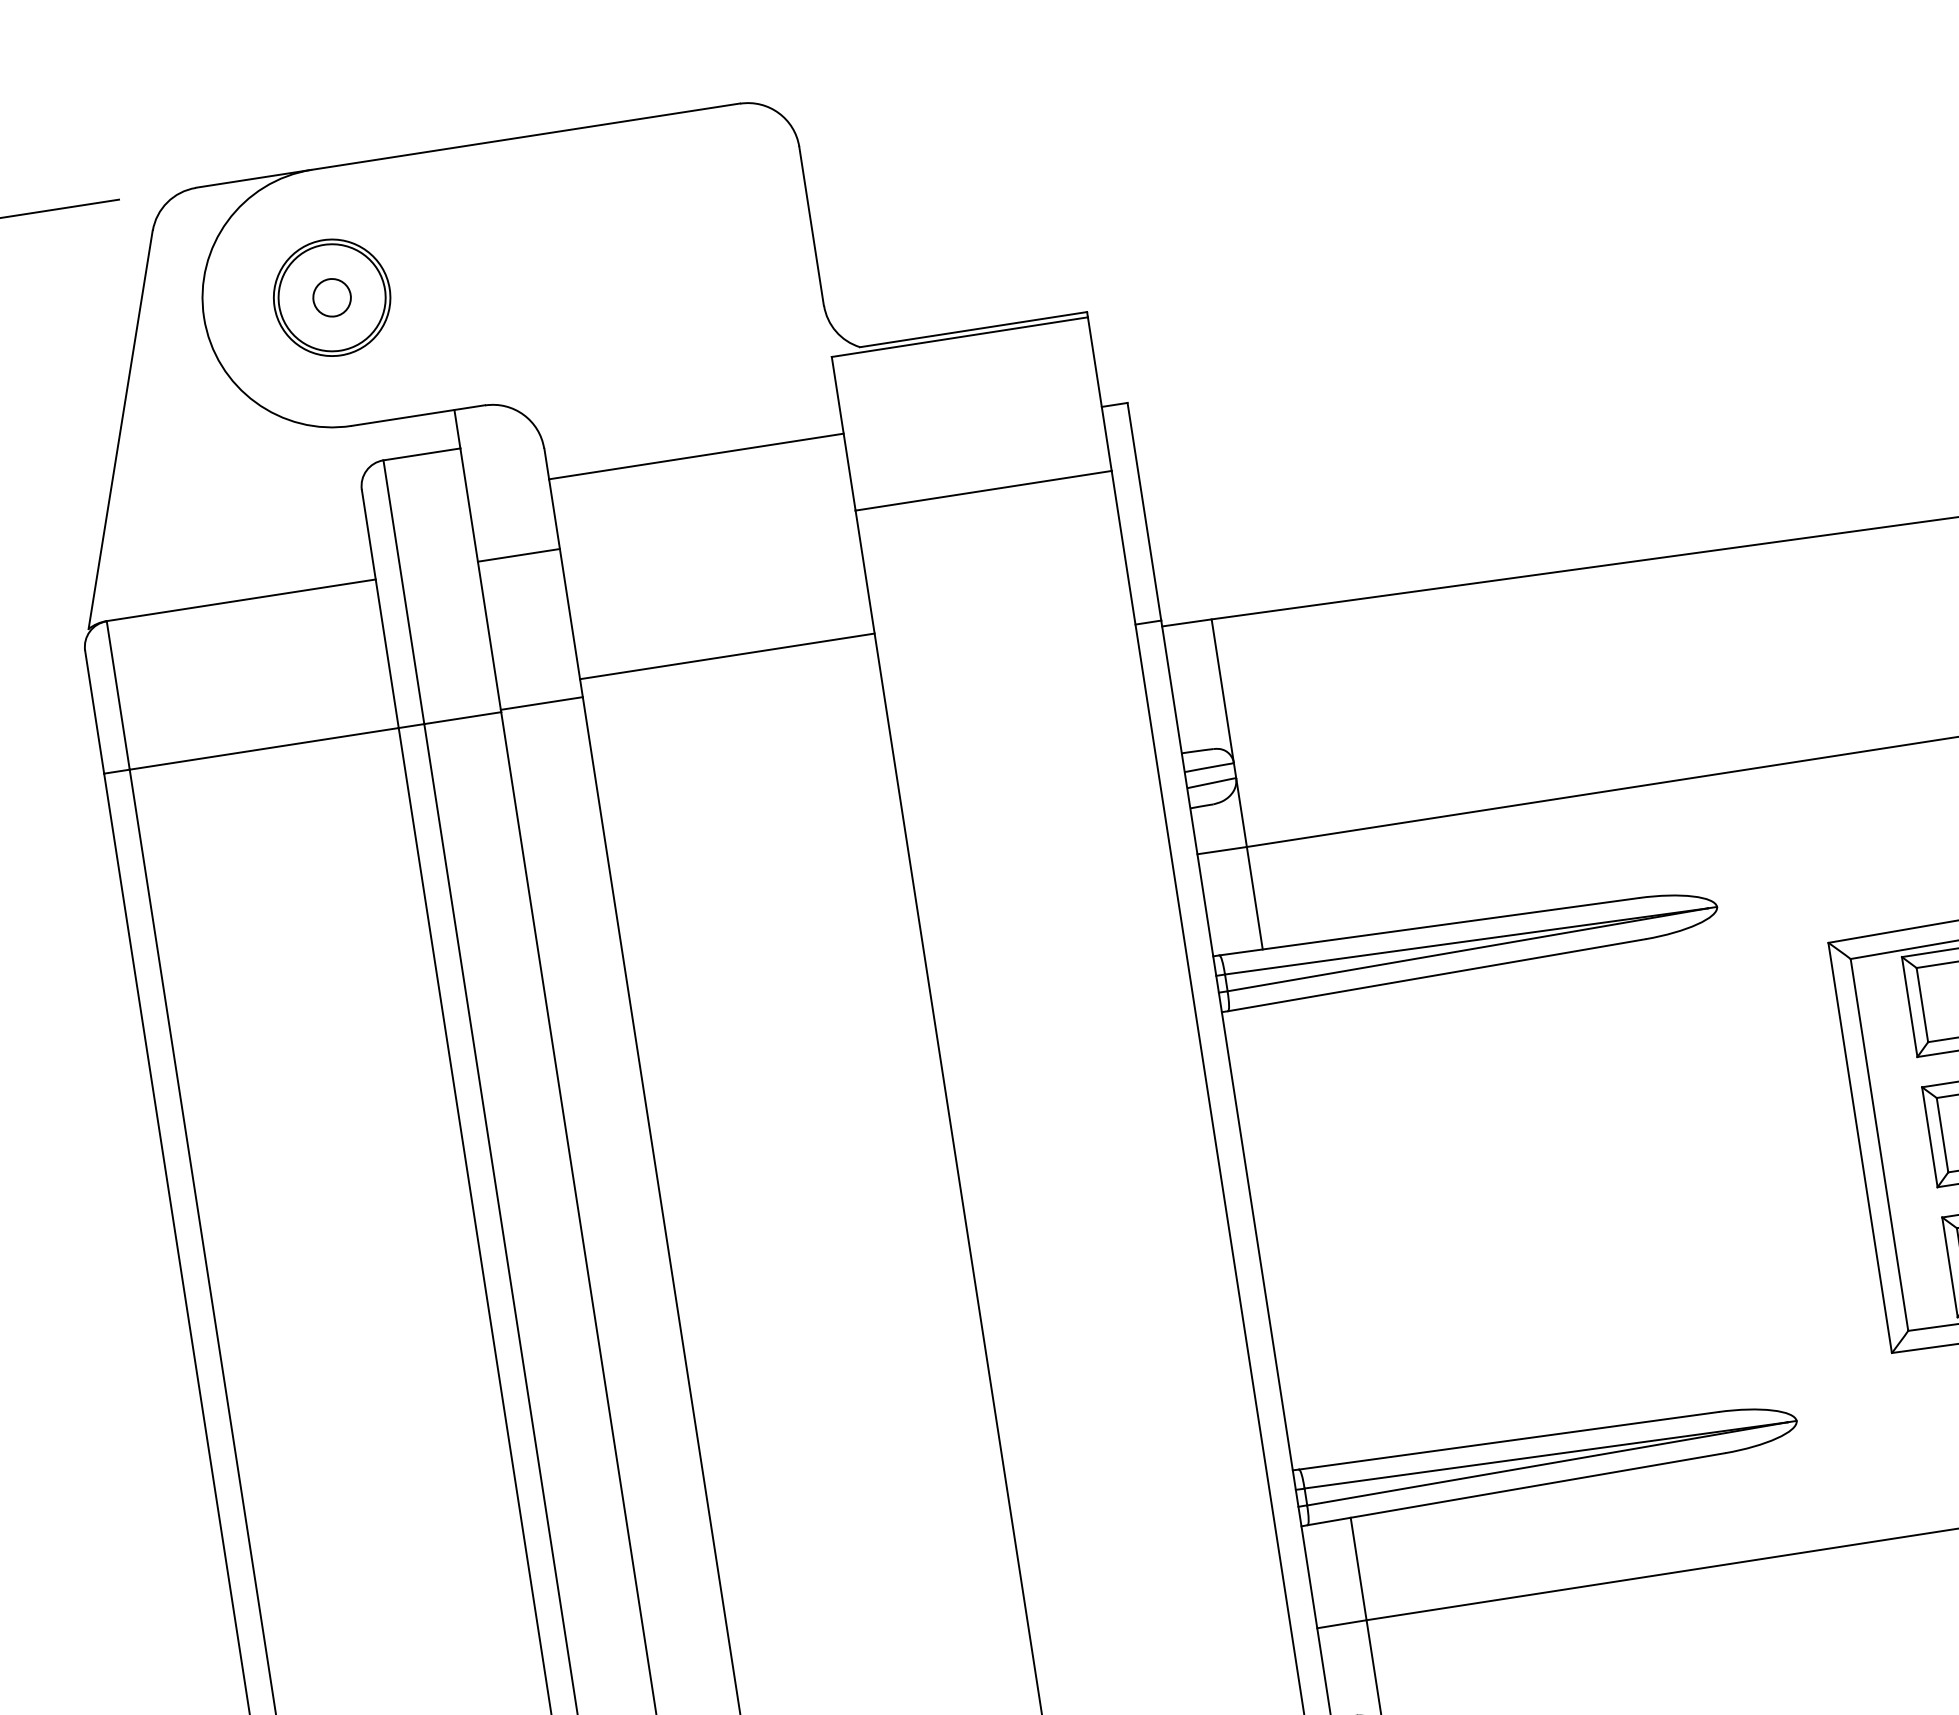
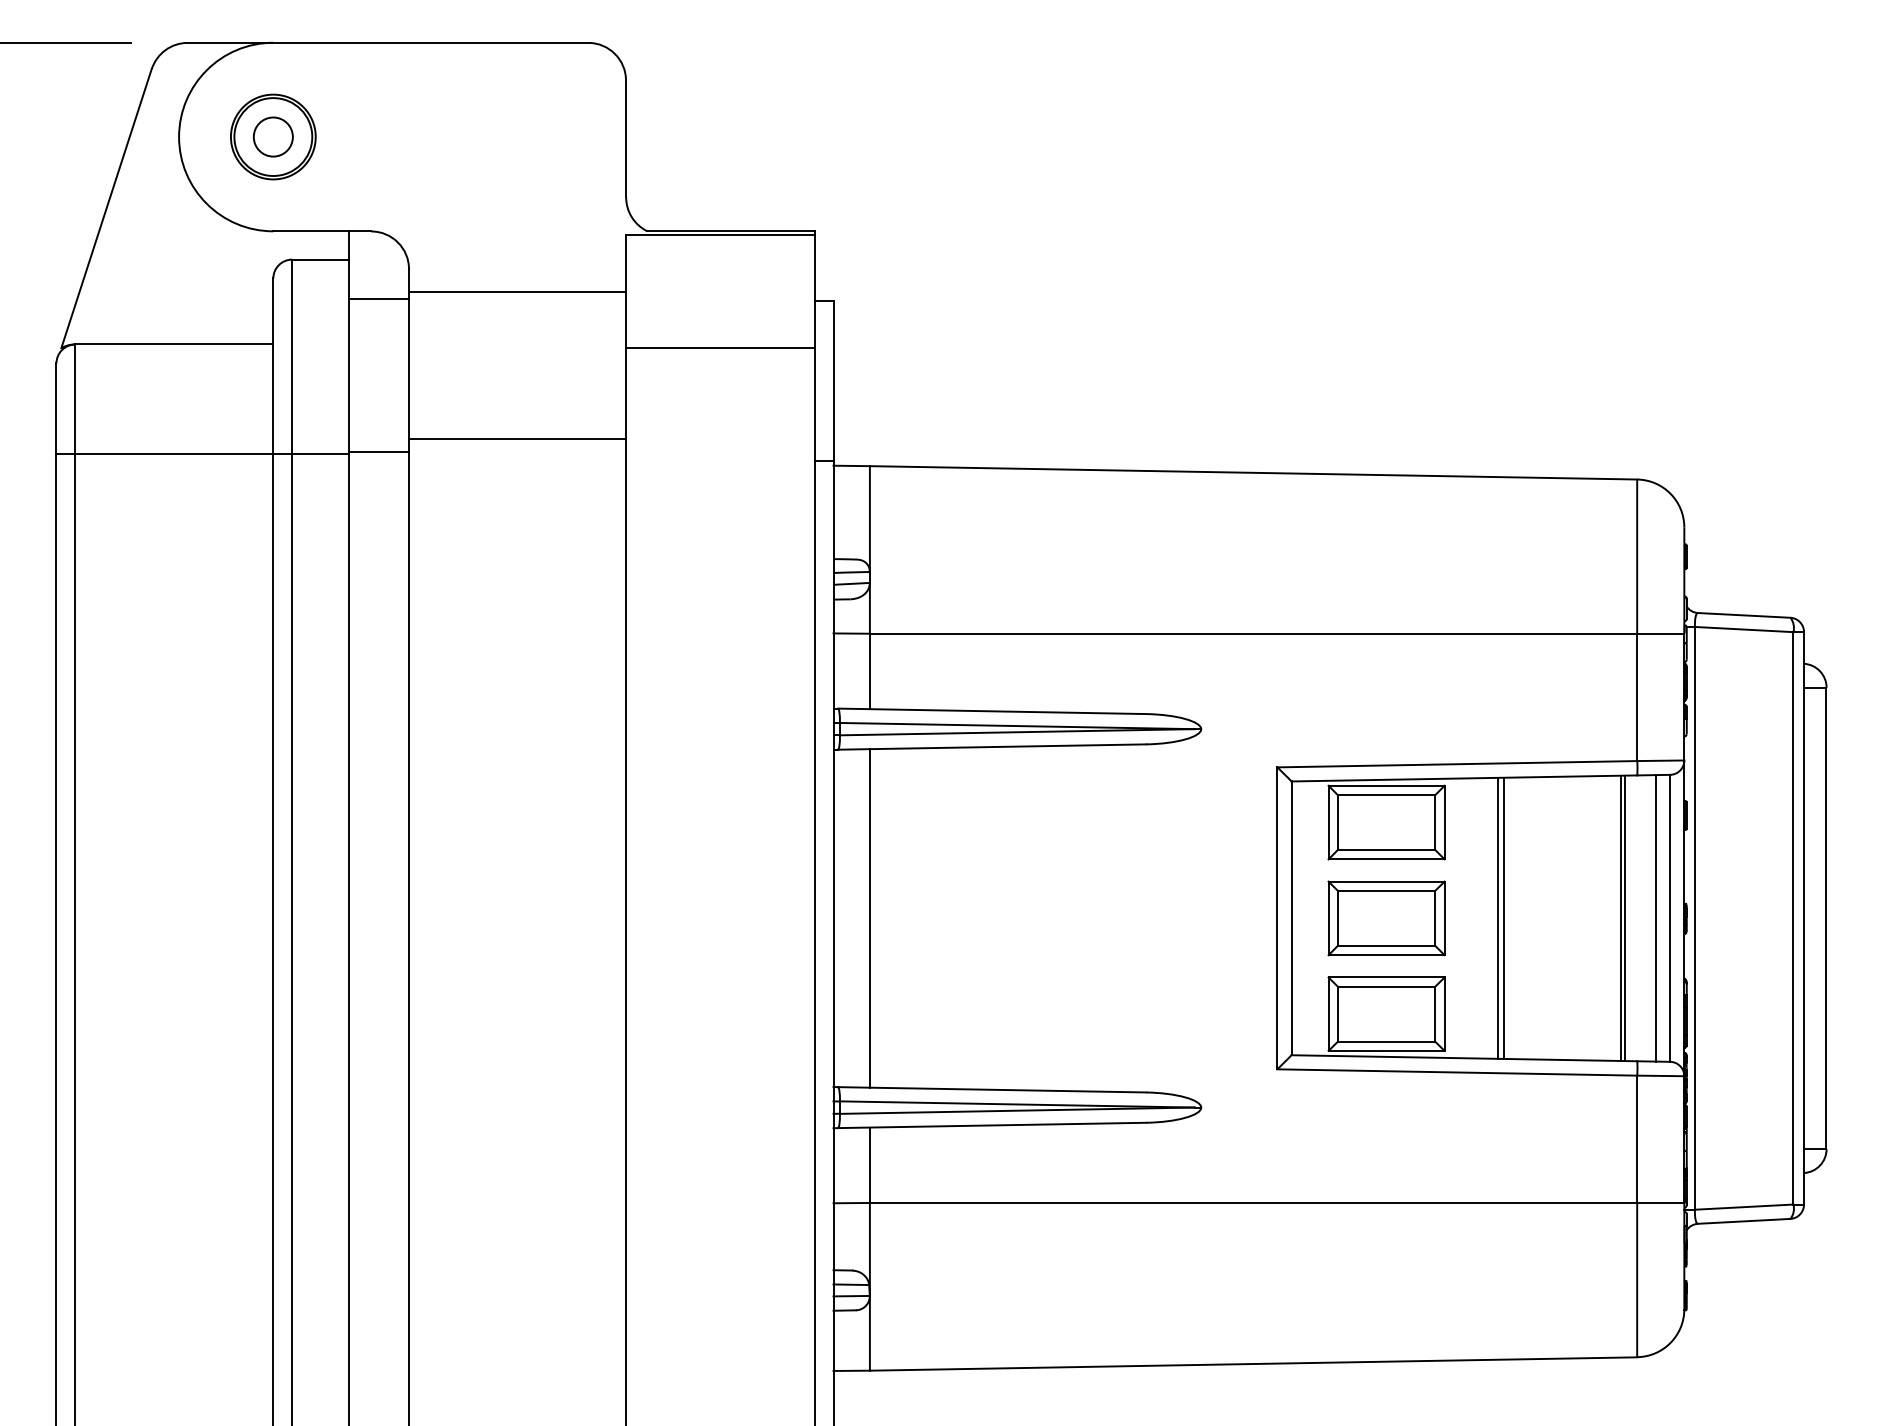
circle: (330, 297) -> (272, 136), size x1.43
line: (518, 556) -> (378, 299), moved
line: (1306, 1233) -> (869, 918), added

